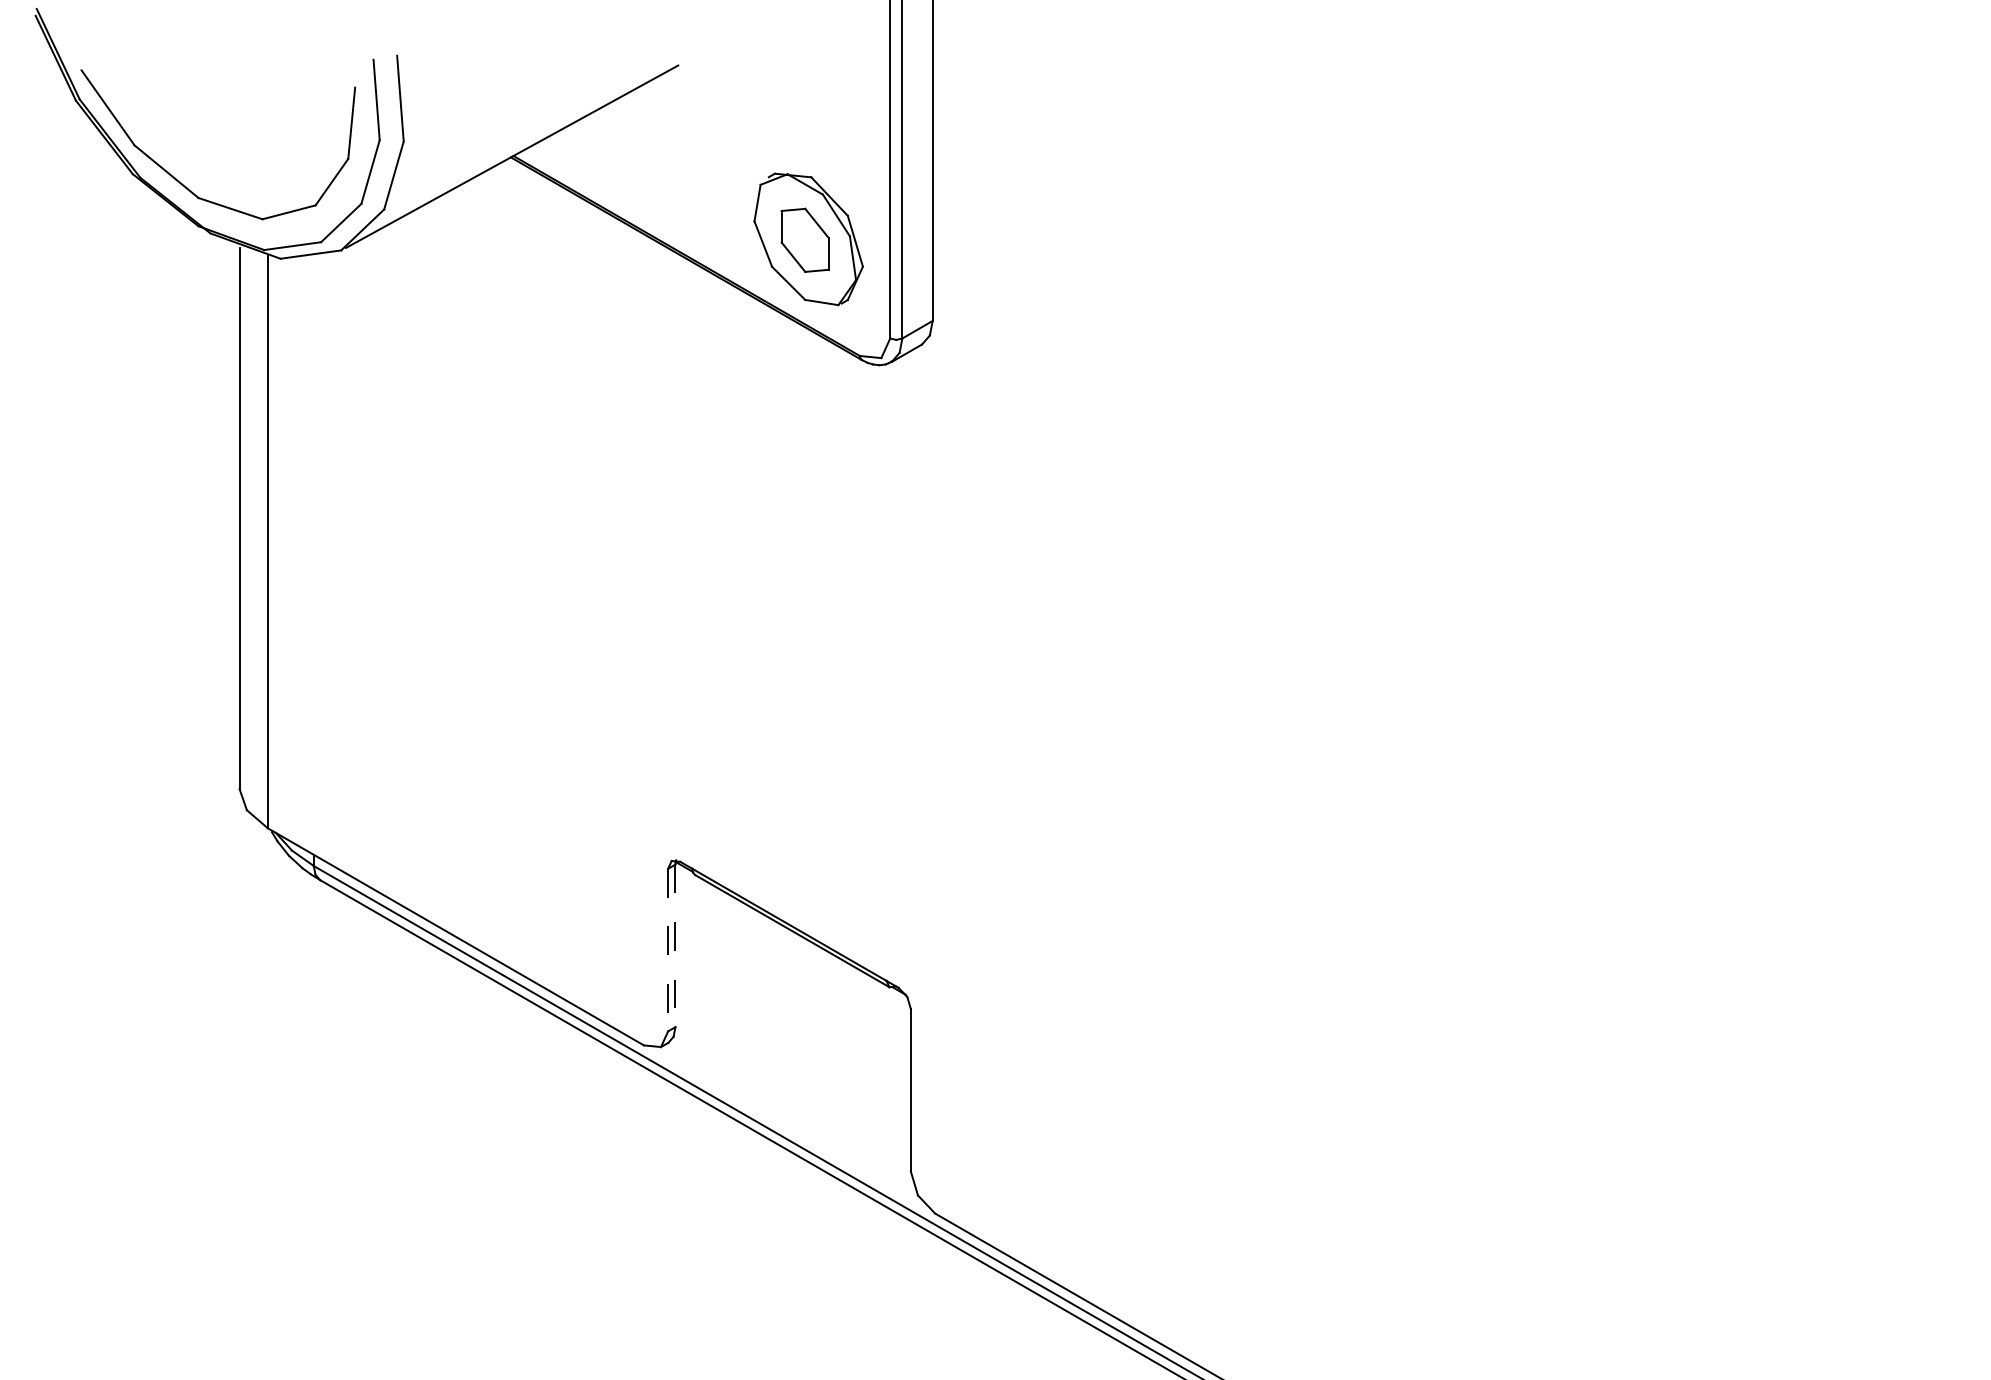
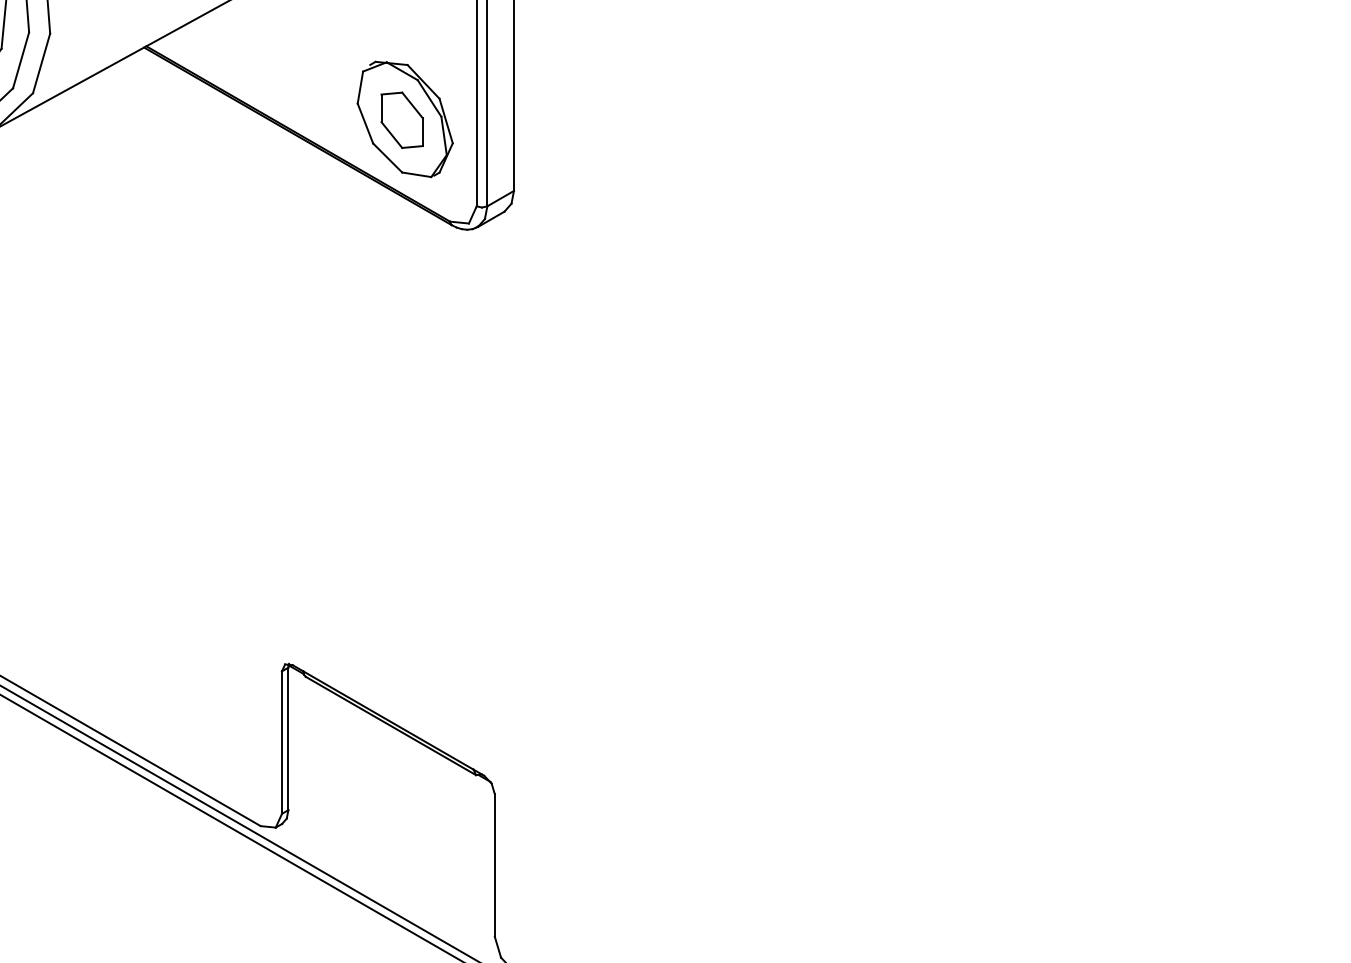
line: (675, 946) -> (288, 739), dashed -> solid
line: (668, 950) -> (282, 742), dashed -> solid

